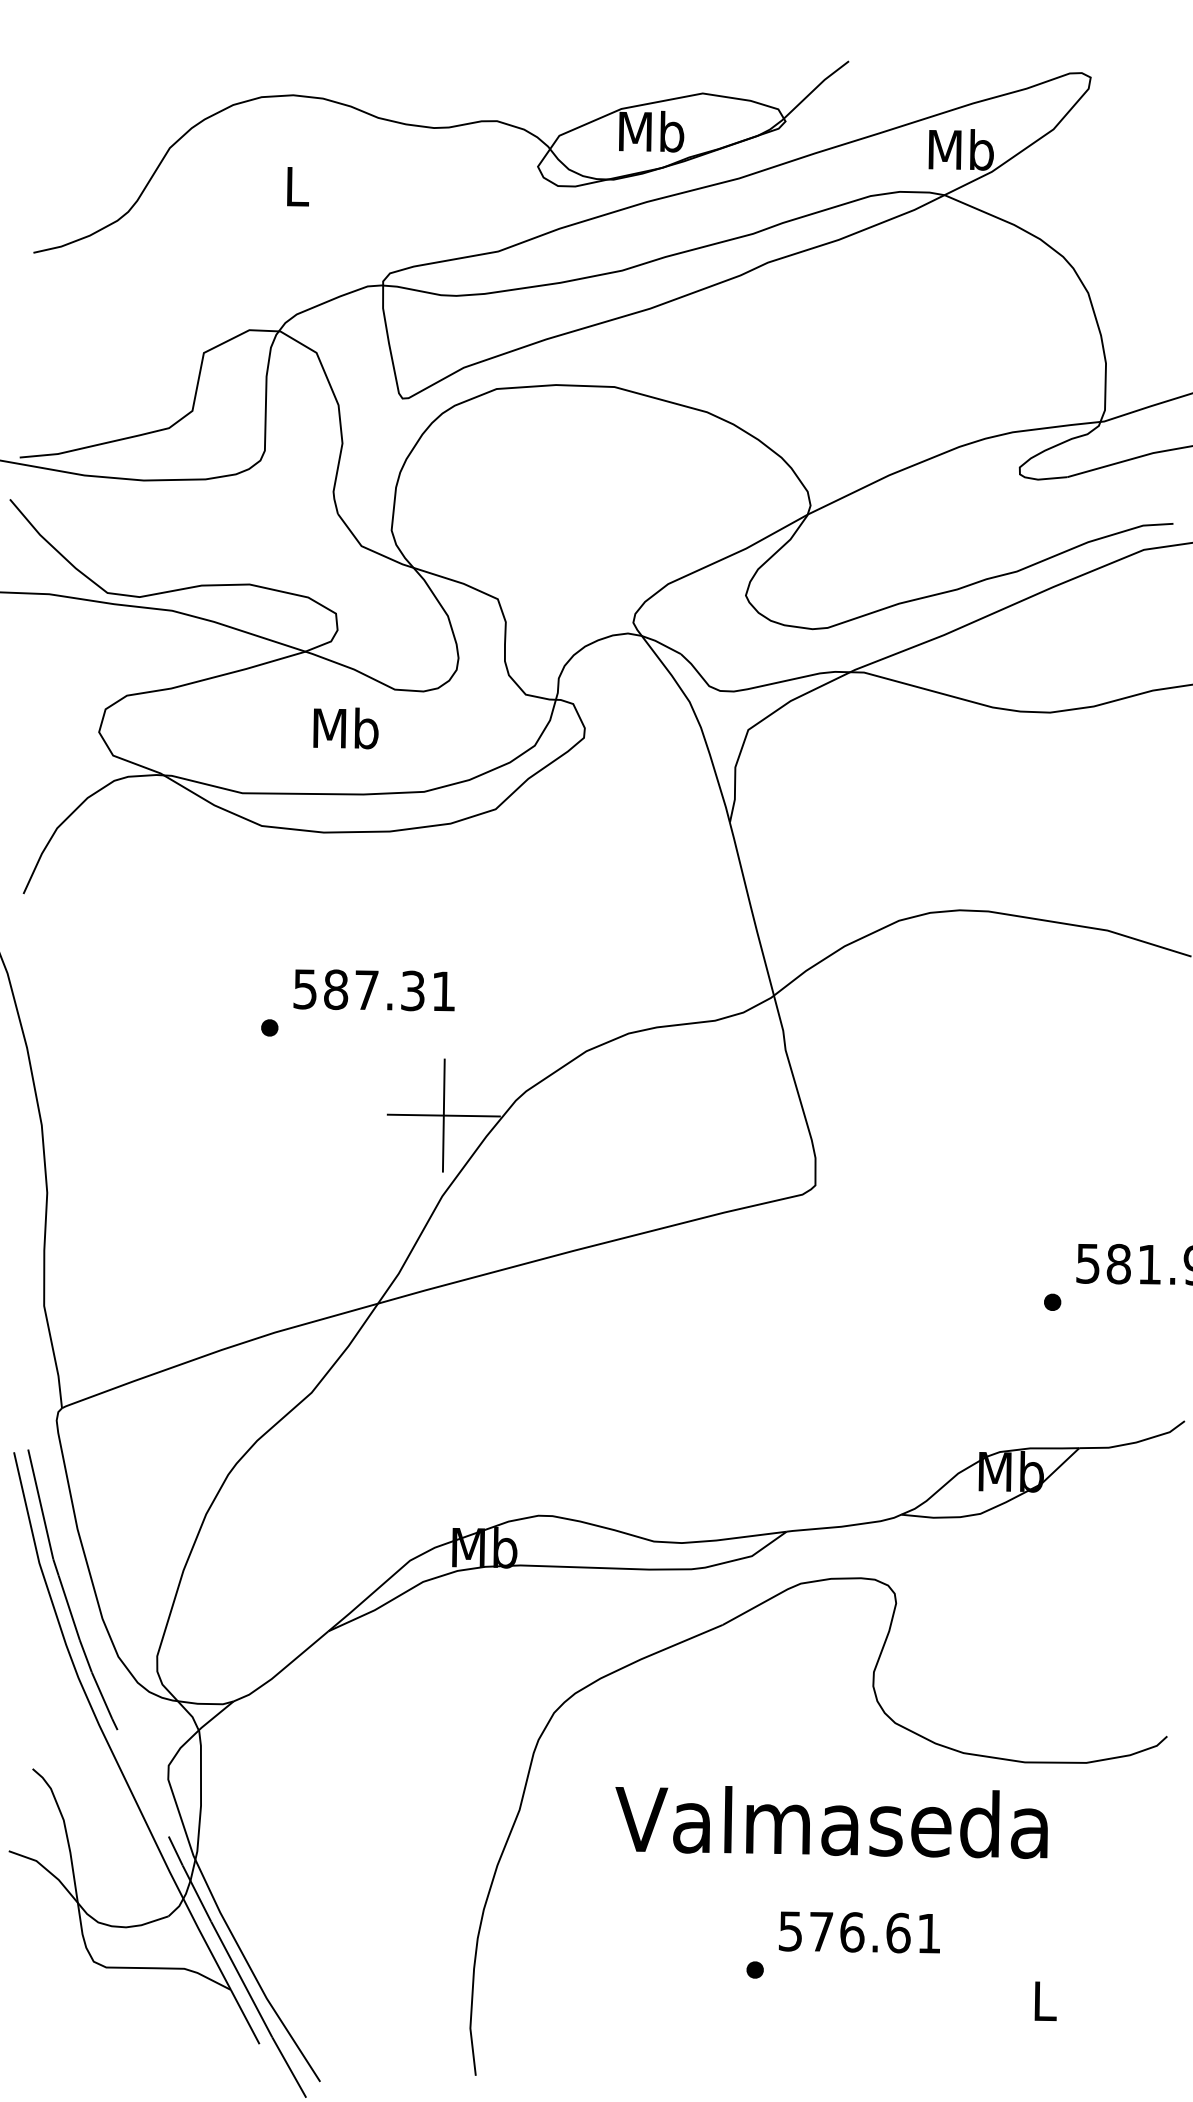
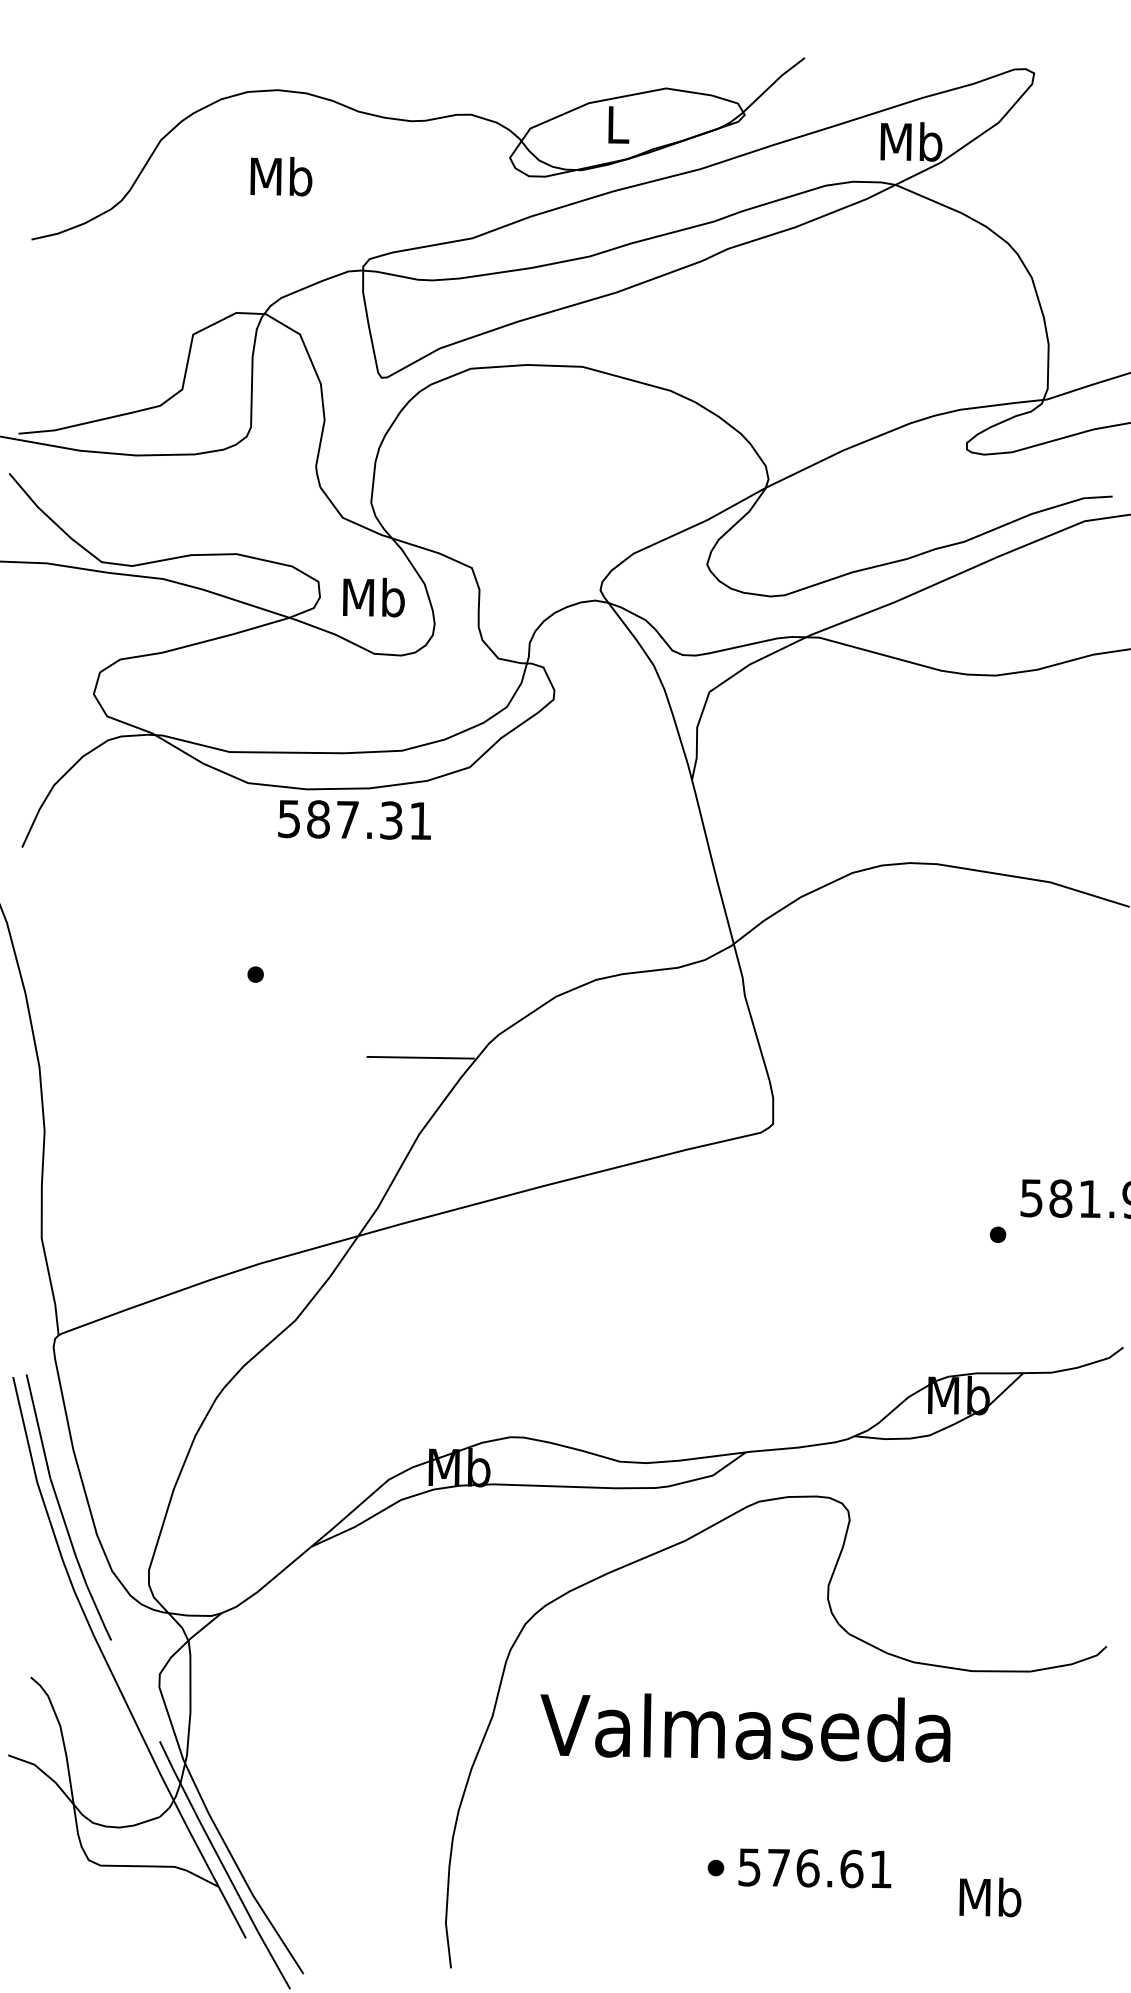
text: (651, 131) -> (617, 124), Mb -> L
text: (297, 186) -> (281, 176), L -> Mb
text: (345, 728) -> (373, 597), moved
text: (374, 989) -> (354, 819), moved
line: (443, 1115) -> (420, 1057), removed
text: (831, 1821) -> (745, 1727), moved
text: (859, 1932) -> (814, 1868), moved
text: (1044, 2001) -> (990, 1897), L -> Mb

